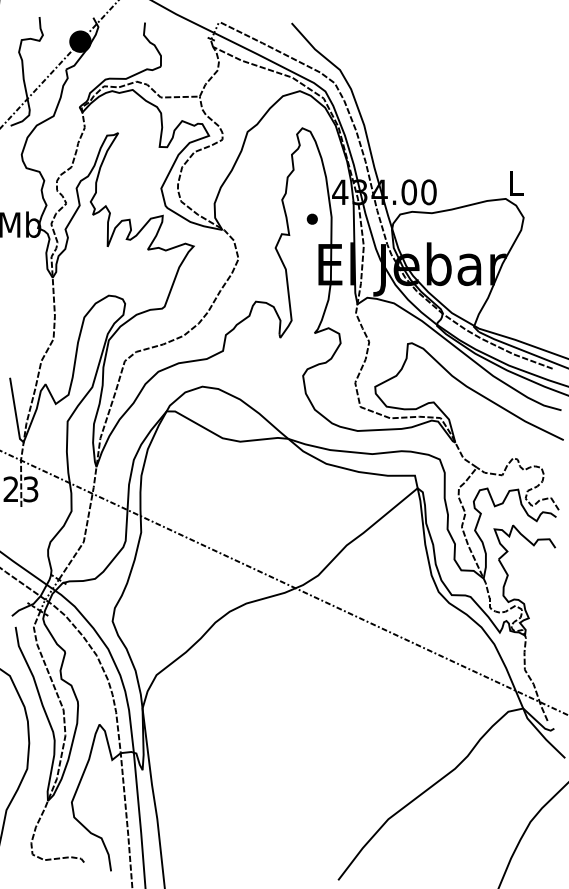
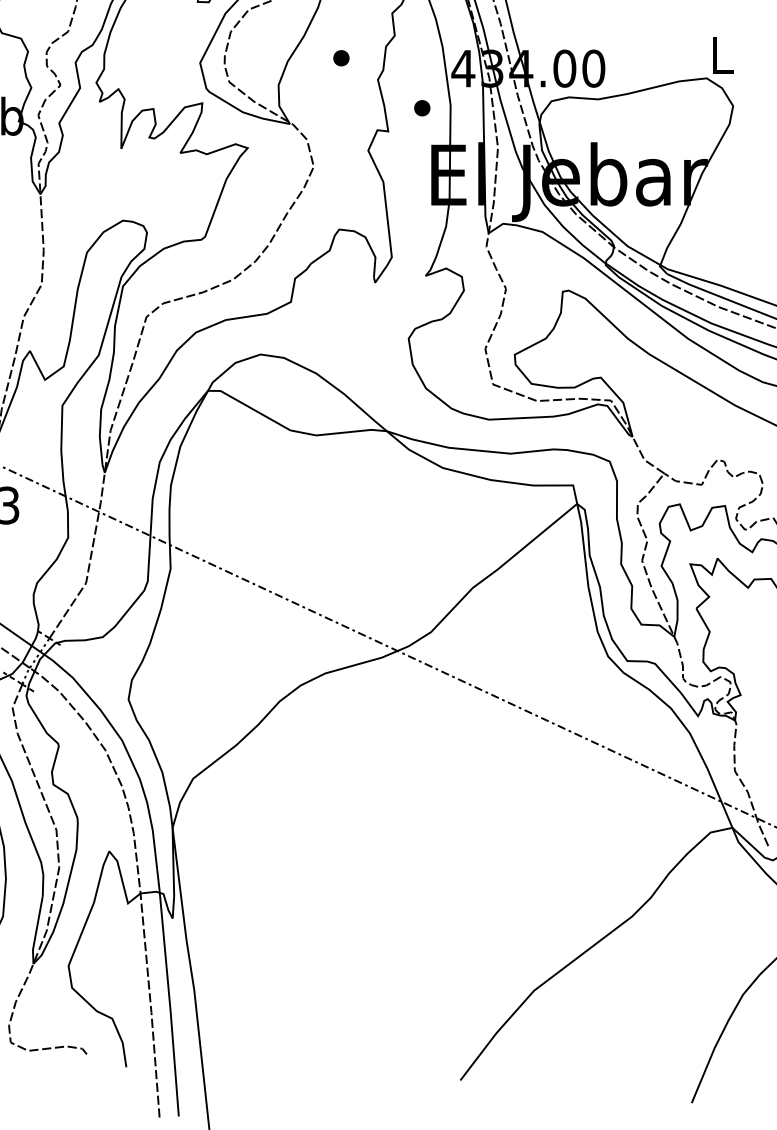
part: (256, 184) -> (340, 57), added

